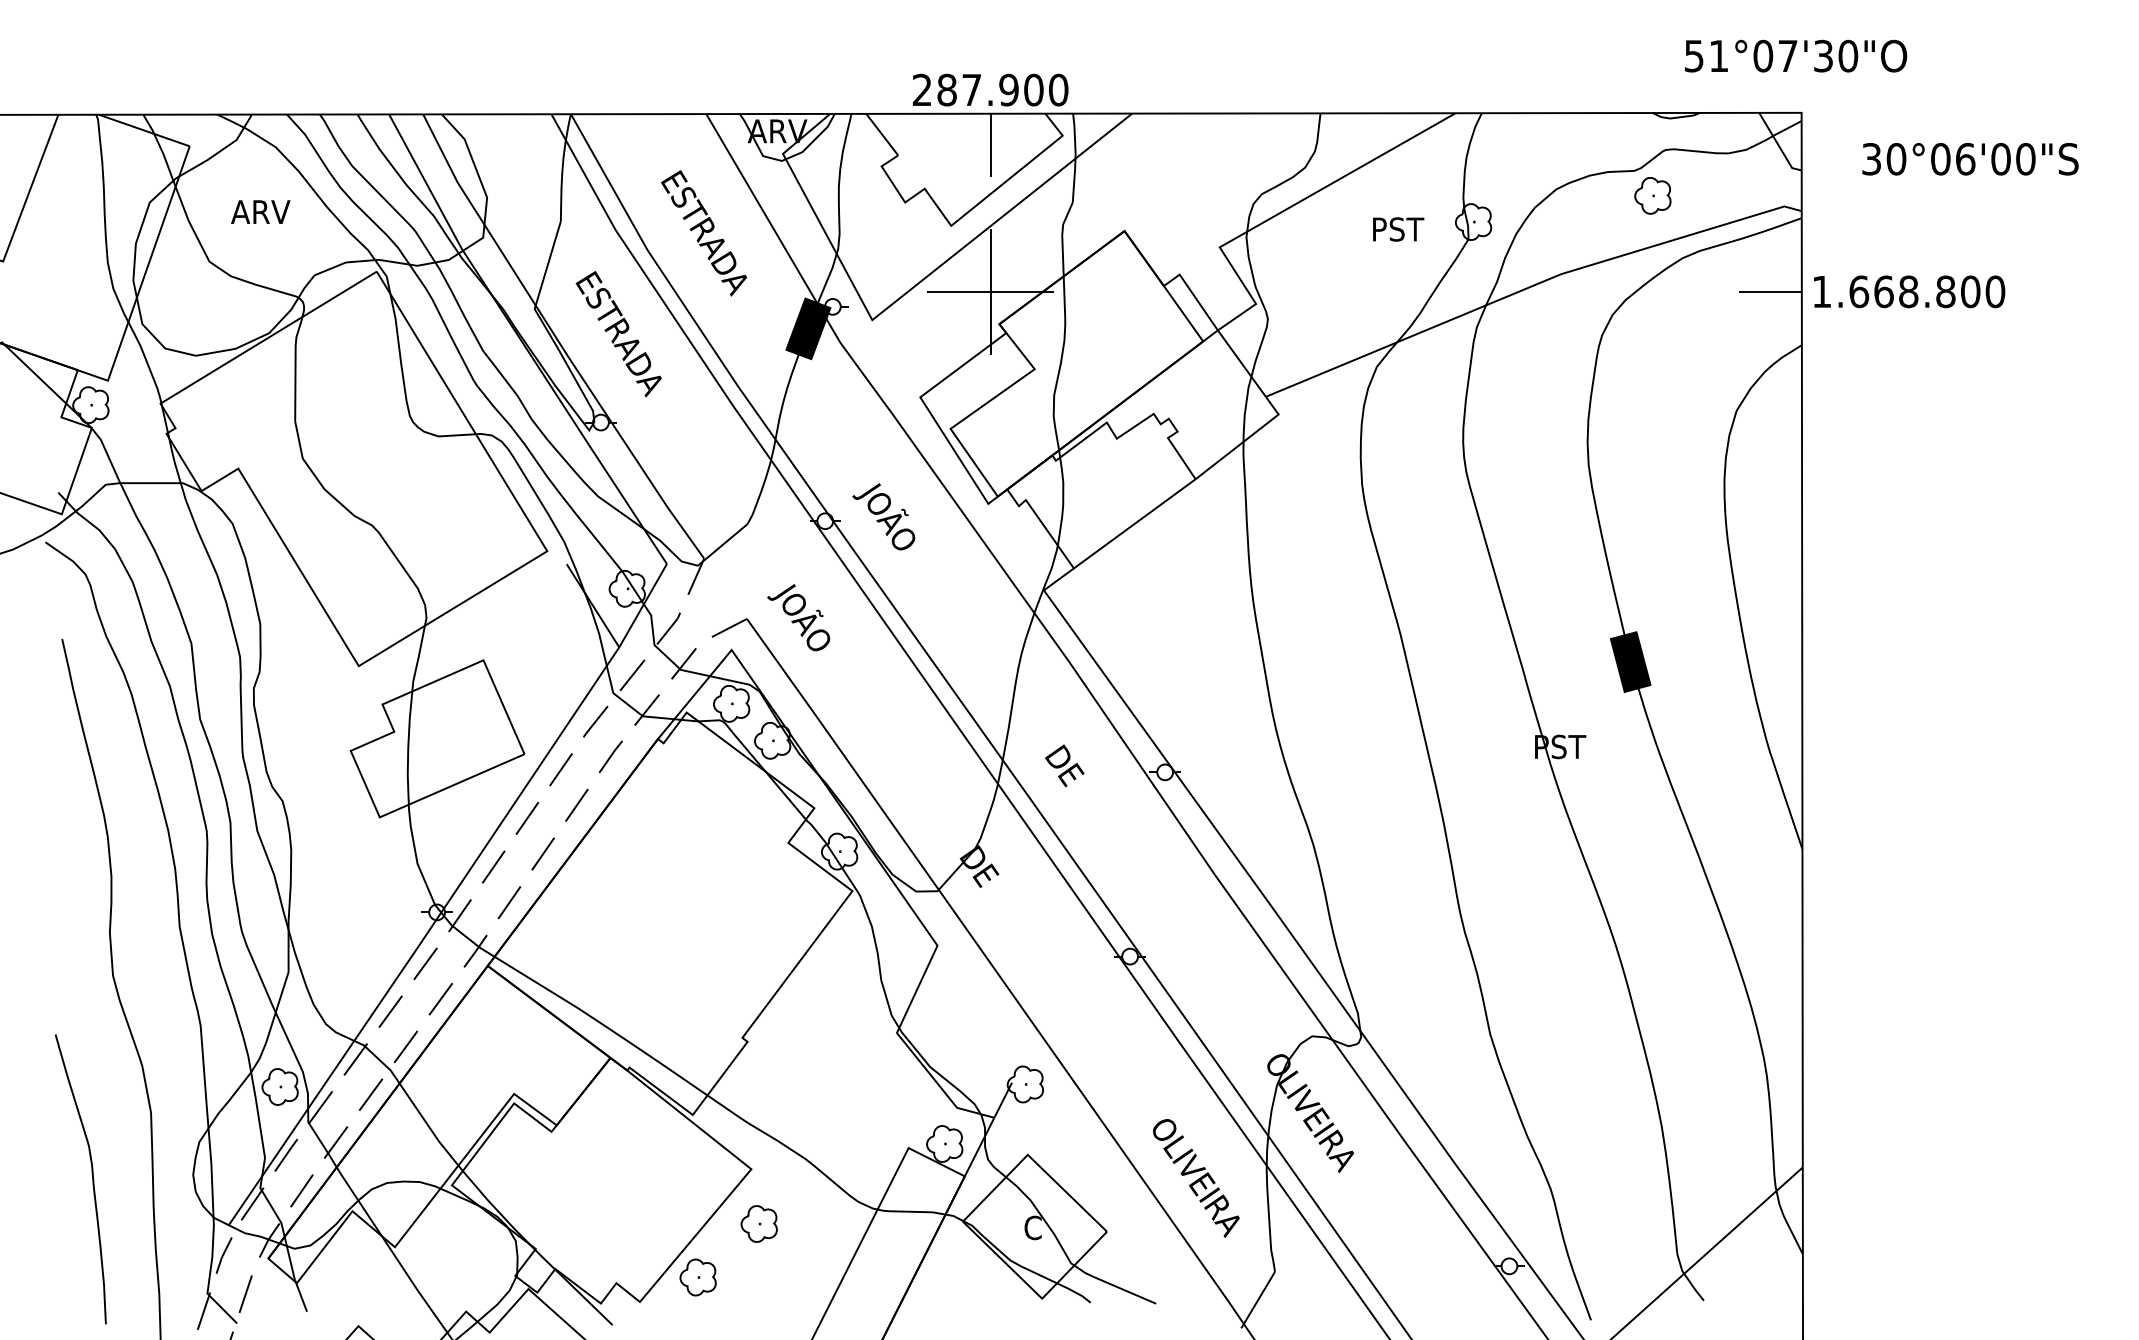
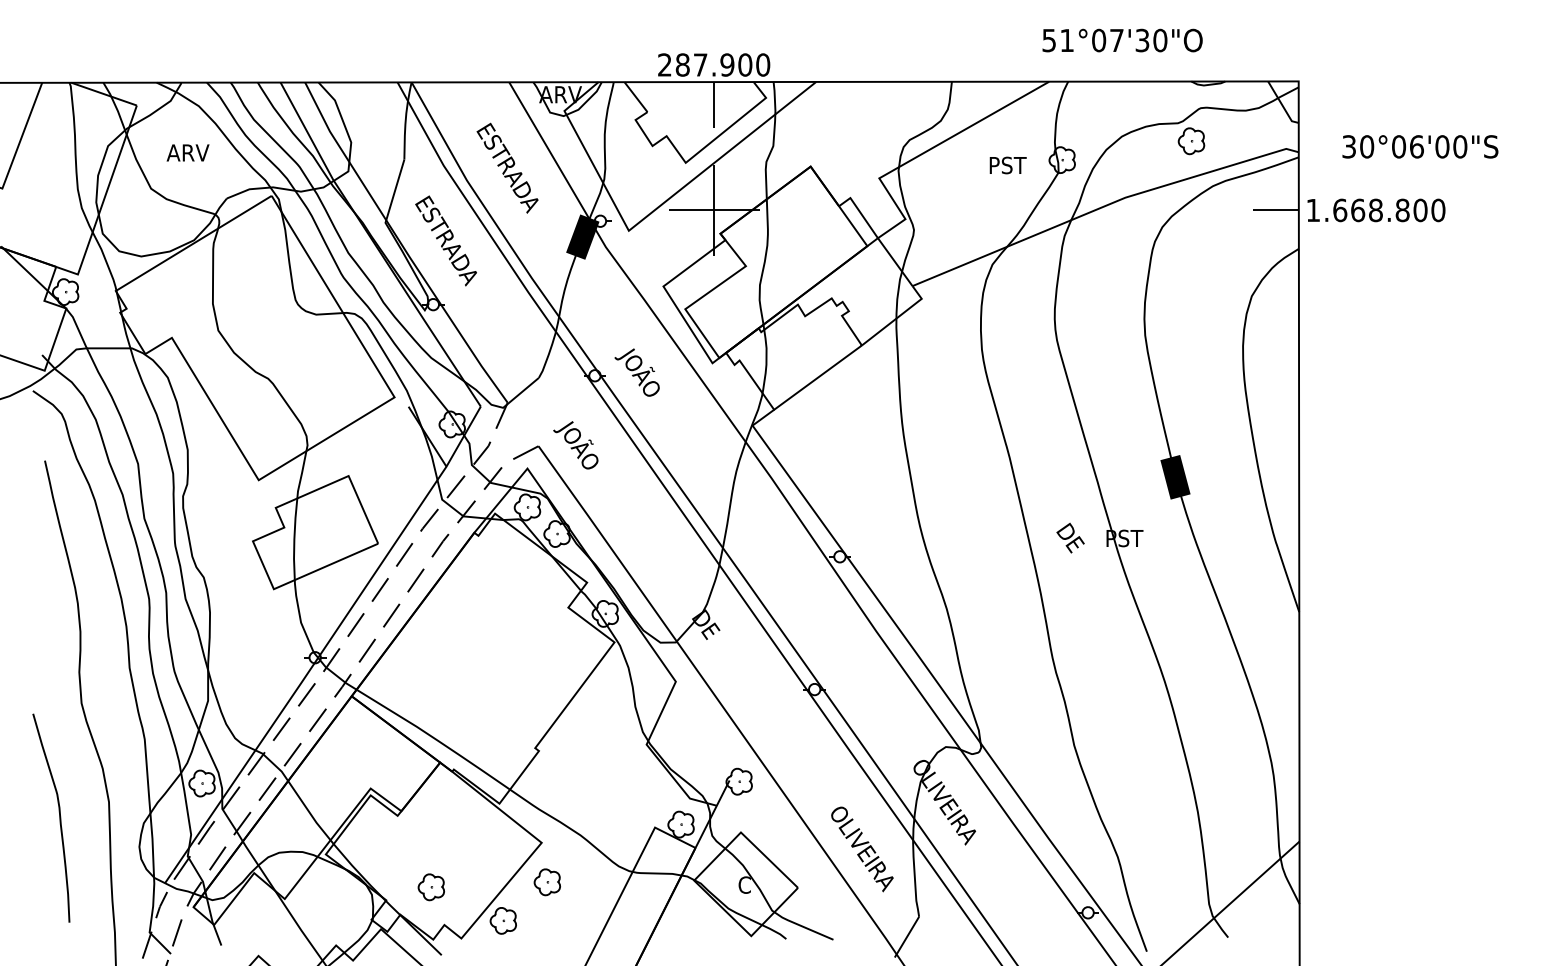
text: (1795, 56) -> (1122, 40), moved
text: (1970, 158) -> (1420, 146), moved
text: (1064, 765) -> (1070, 537), moved
curve: (92, 1178) -> (59, 817), moved
part: (597, 1231) -> (430, 887), added

